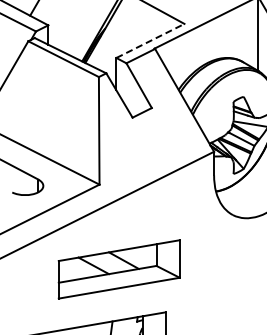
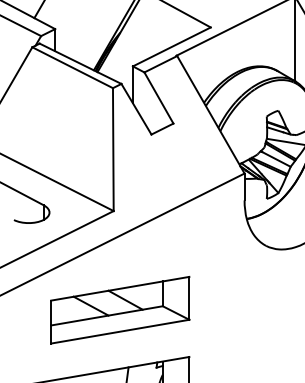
line: (150, 40) -> (171, 46), dashed -> solid
part: (118, 269) -> (119, 310), moved

